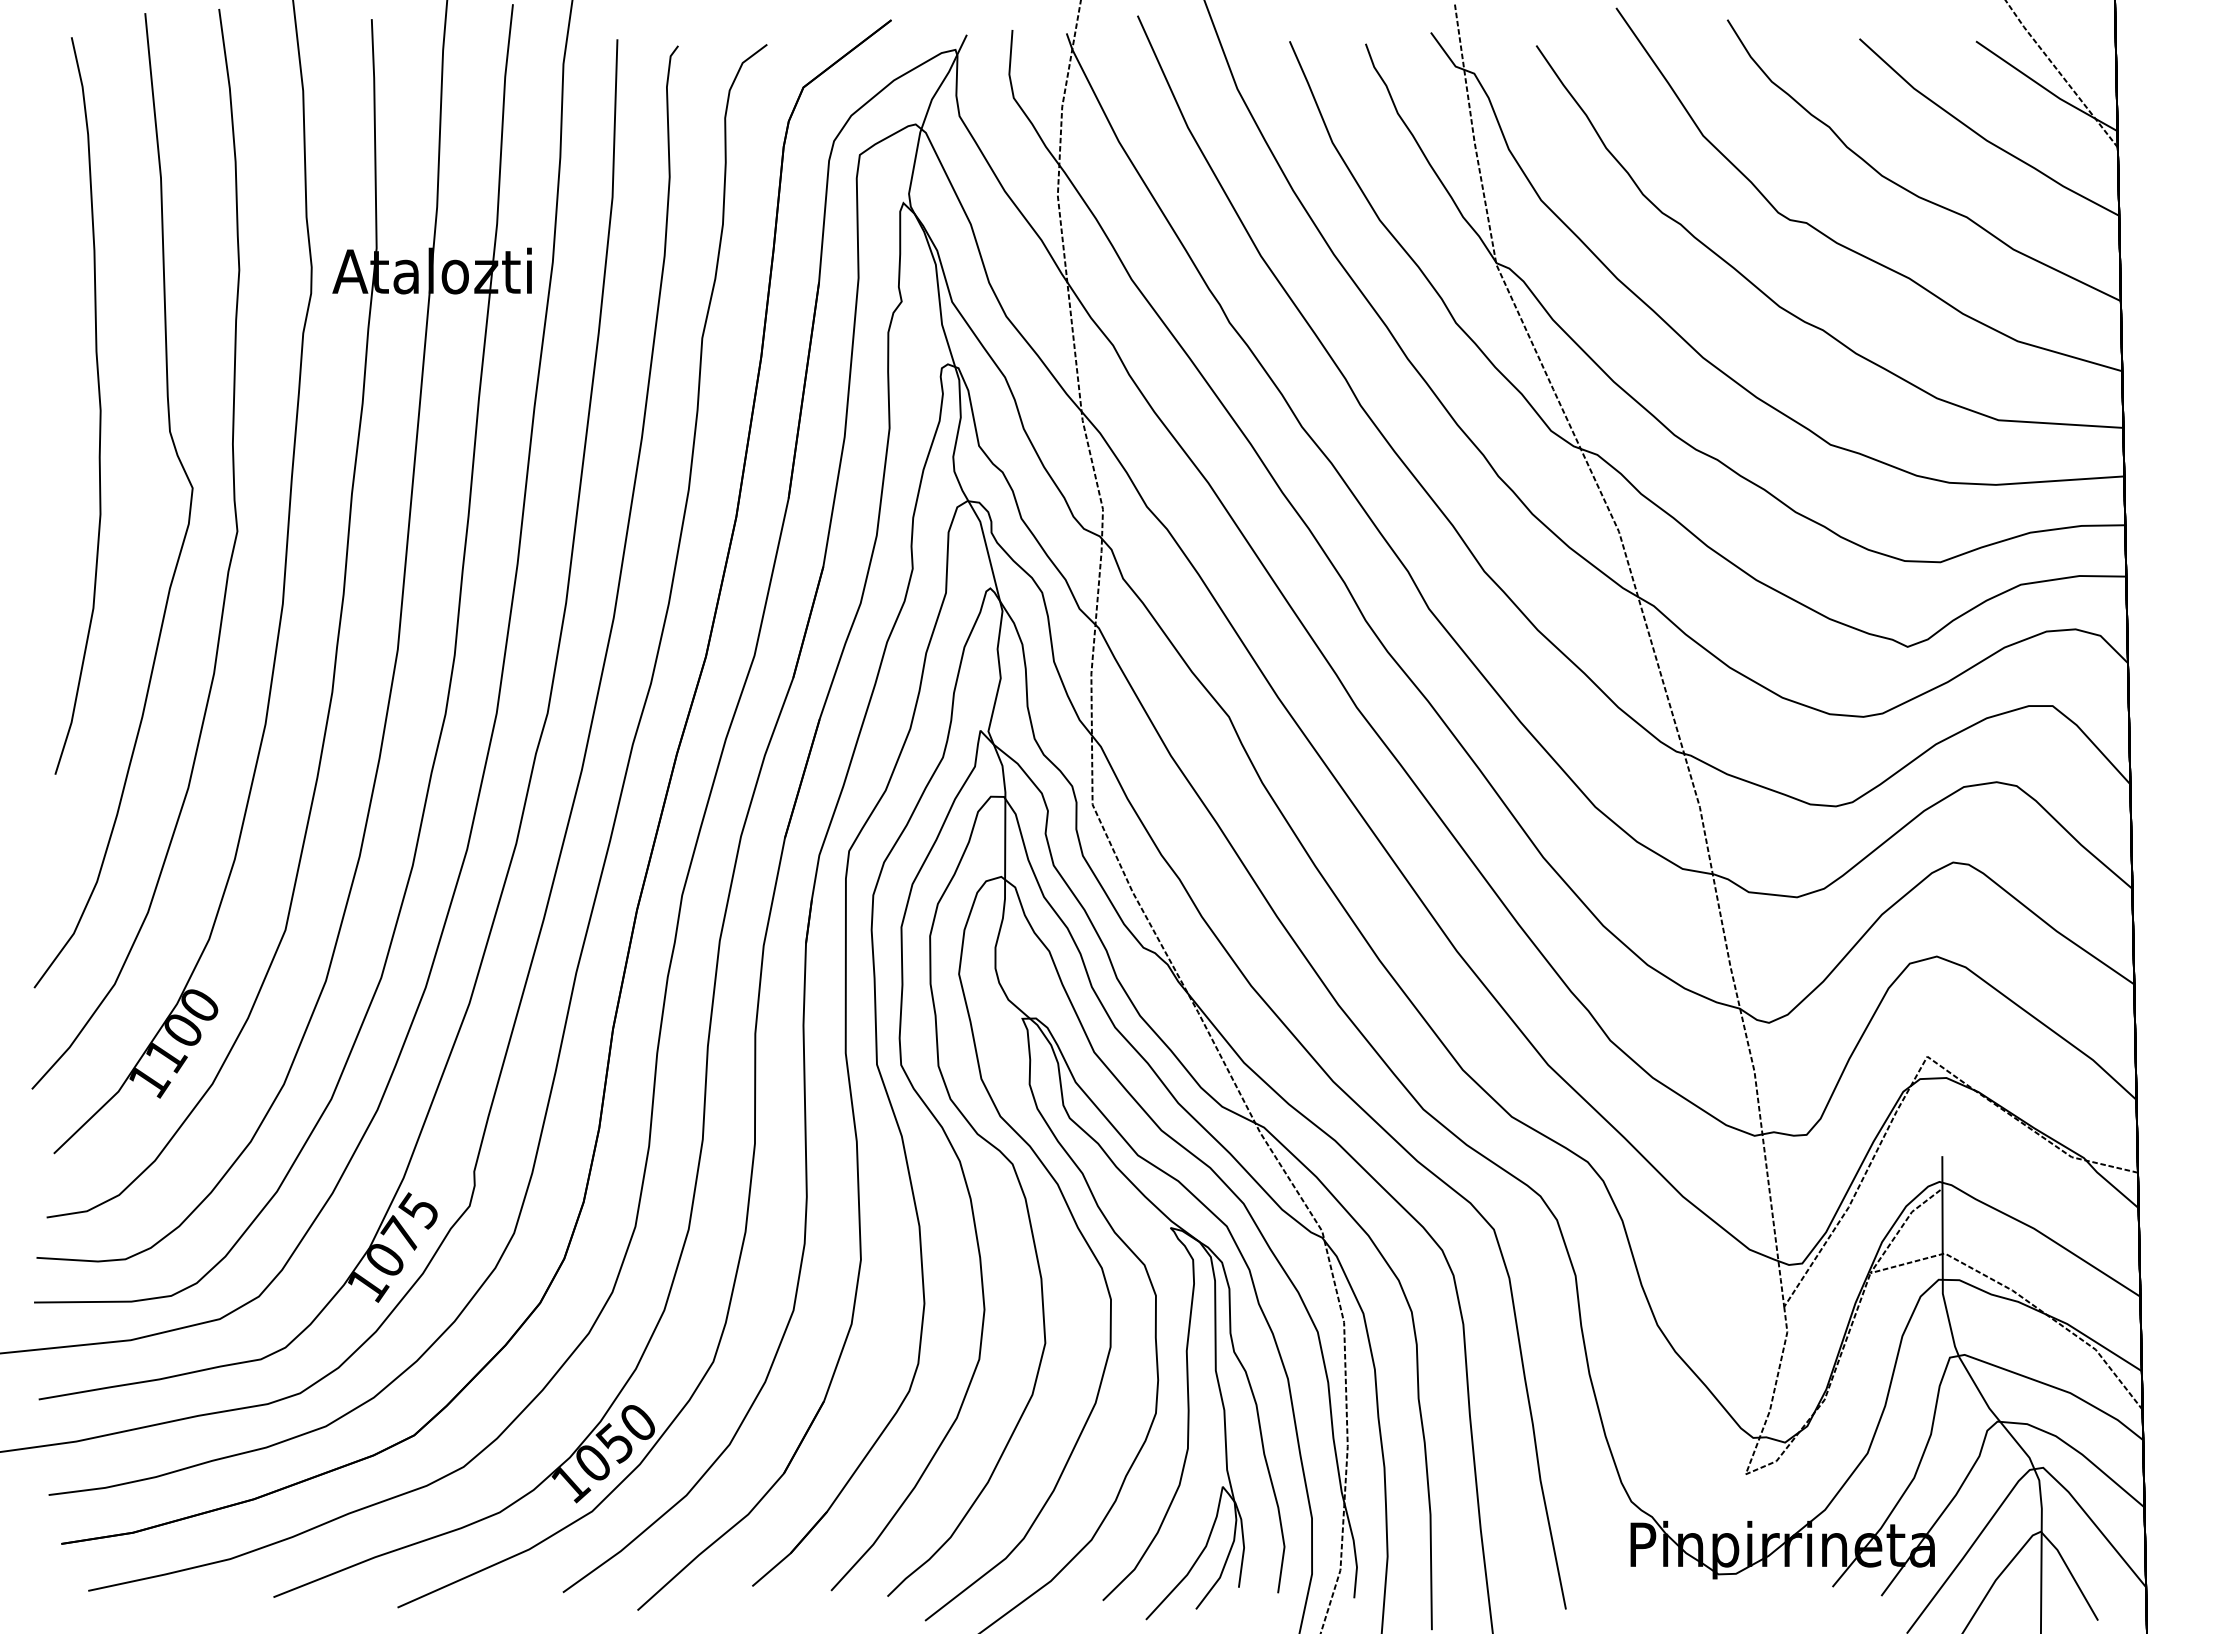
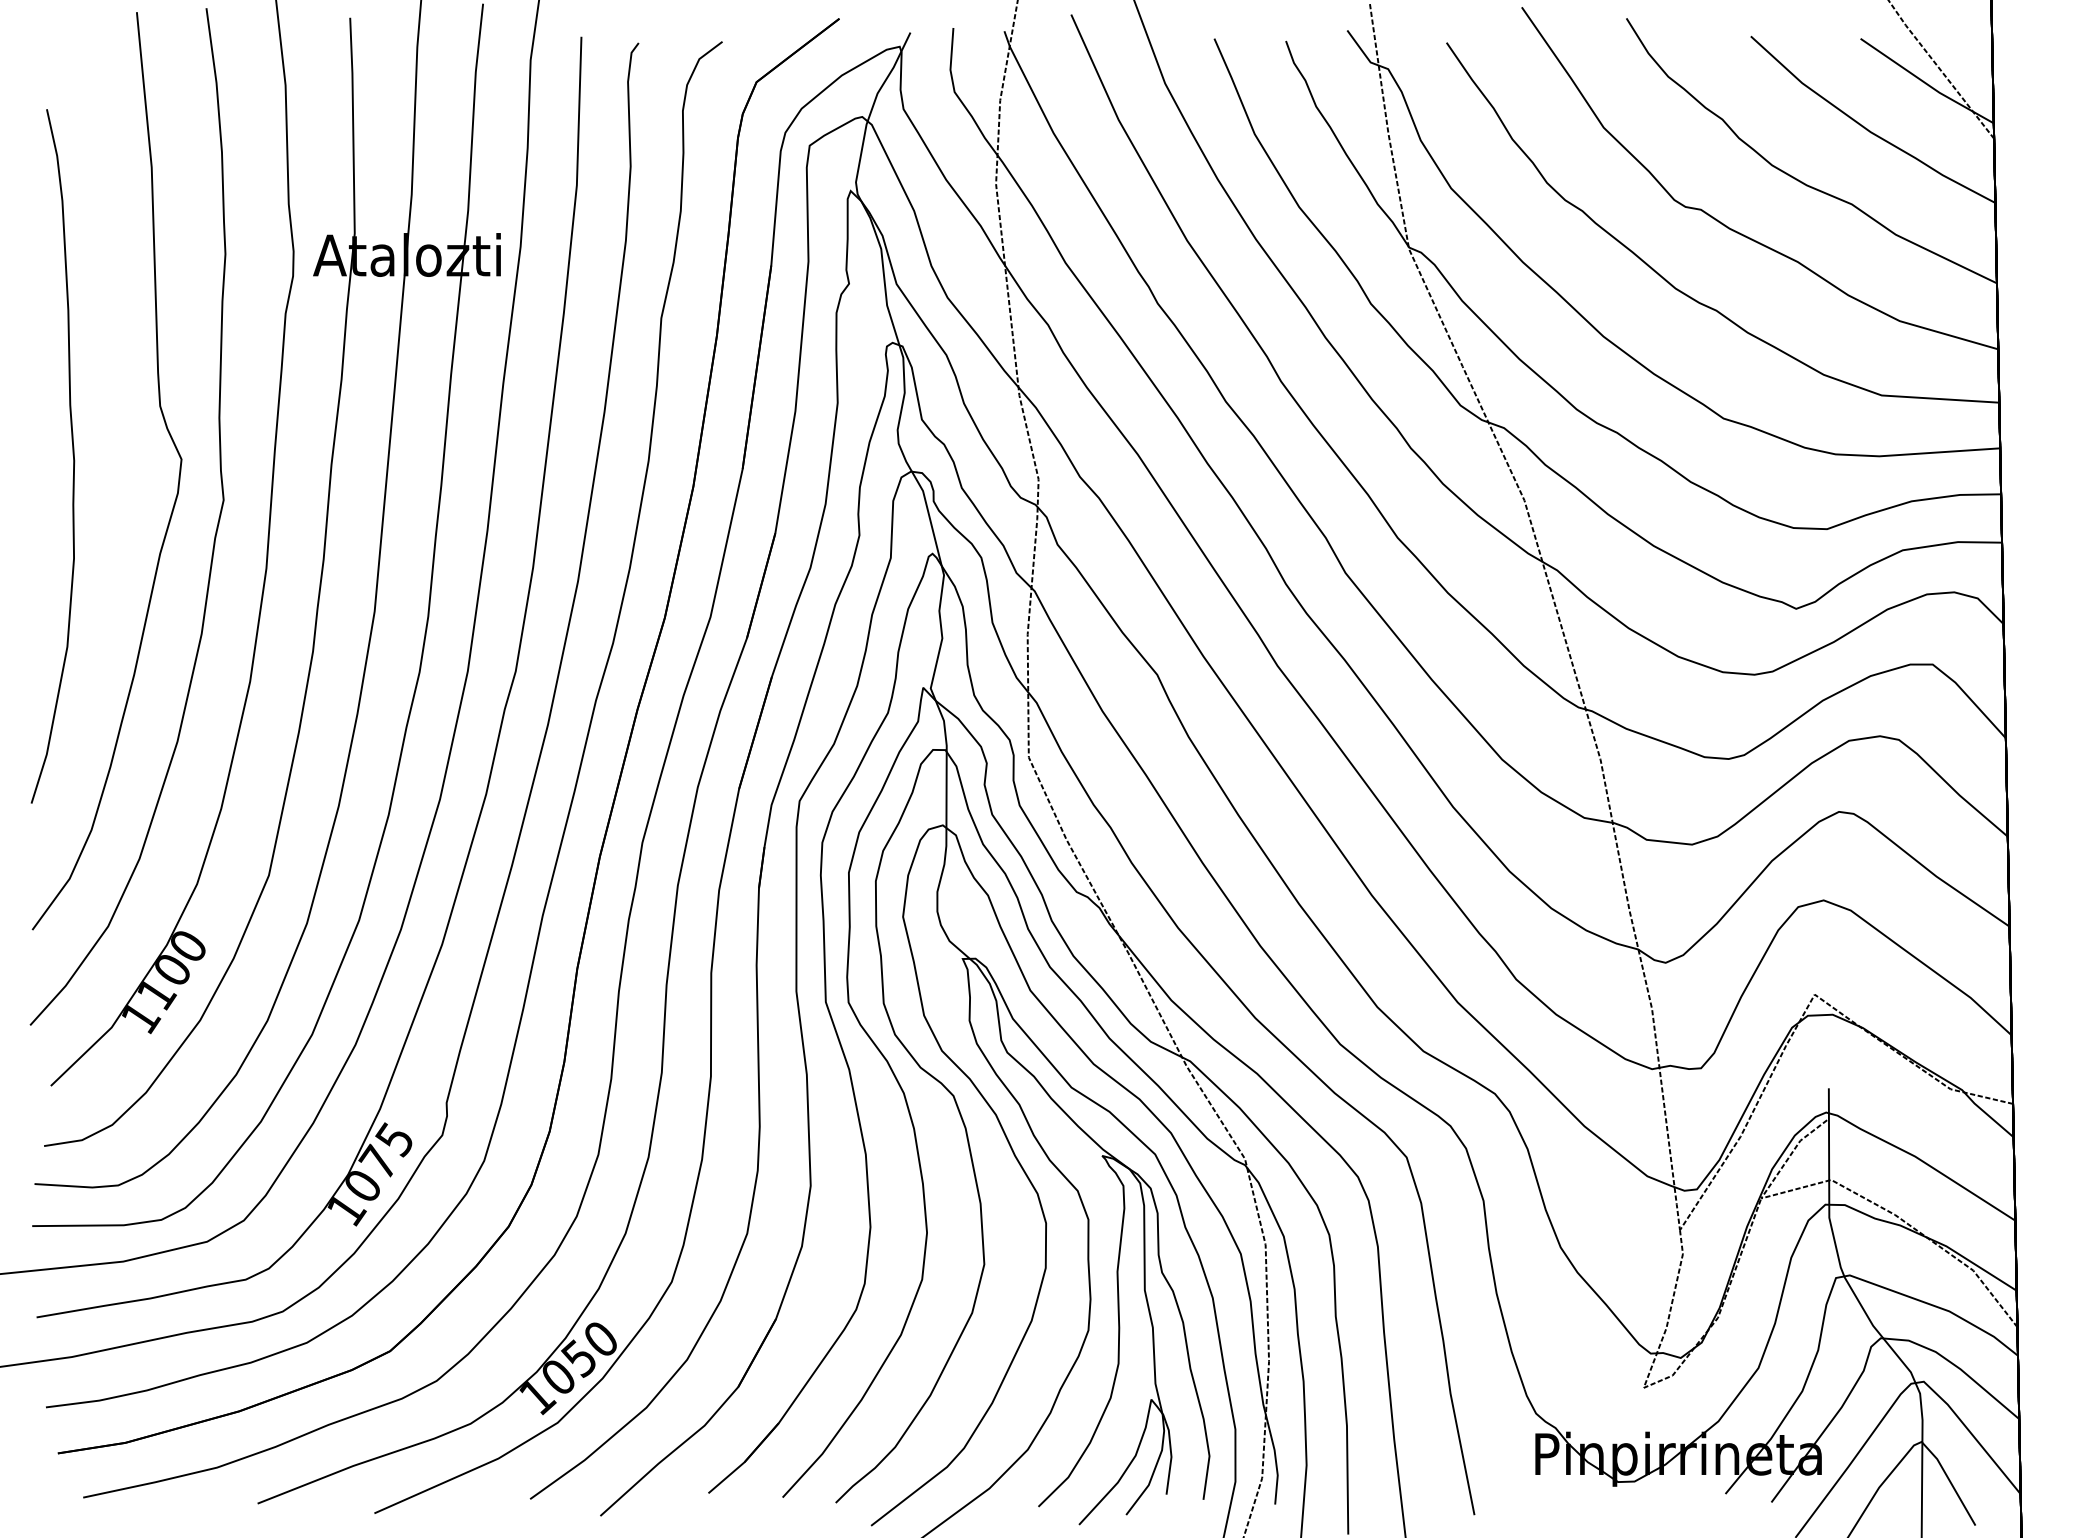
part: (99, 405) -> (73, 455), moved

